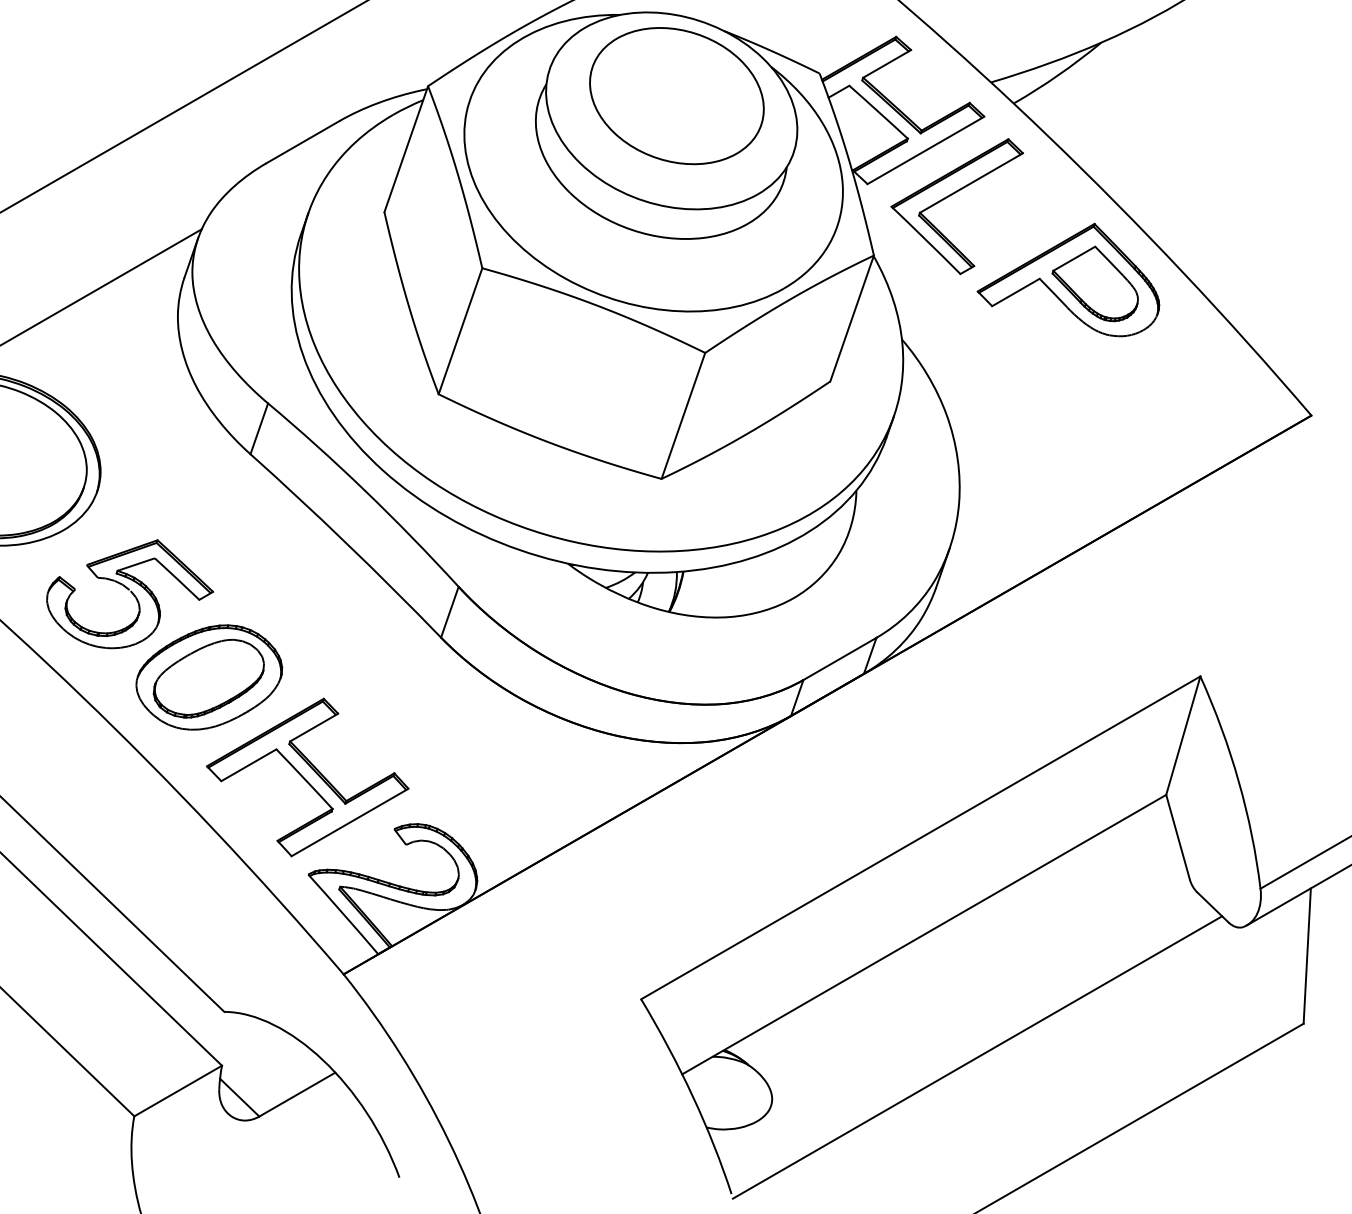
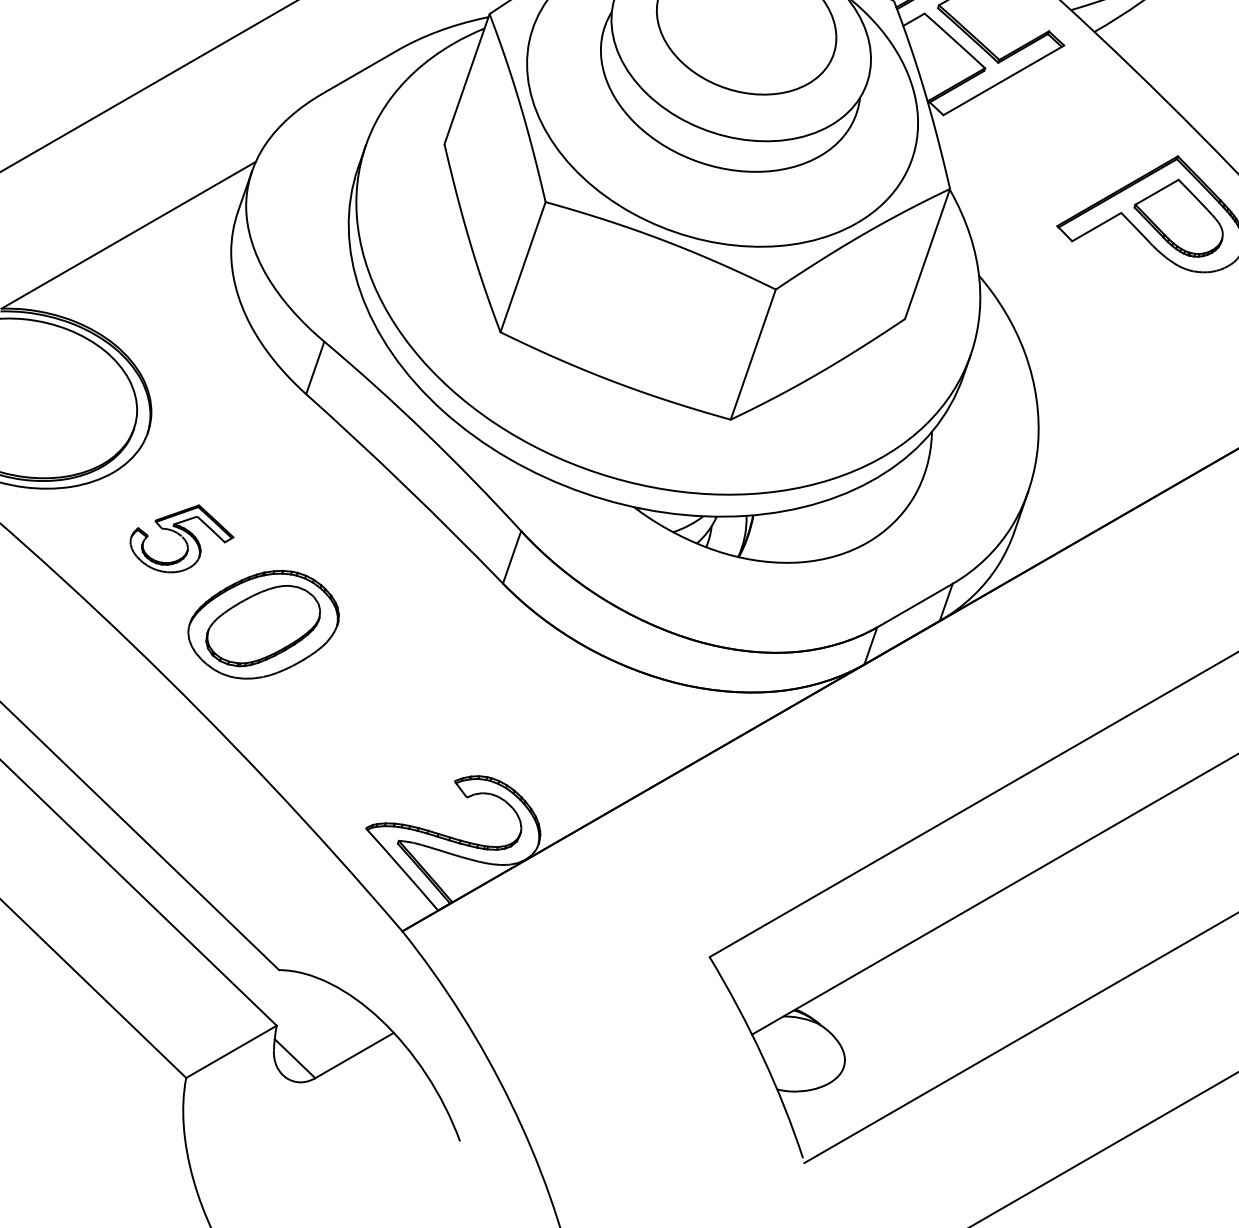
part: (950, 196) -> (1029, 127), removed
part: (130, 594) -> (182, 539), size x0.6
part: (307, 777) -> (365, 728), removed

